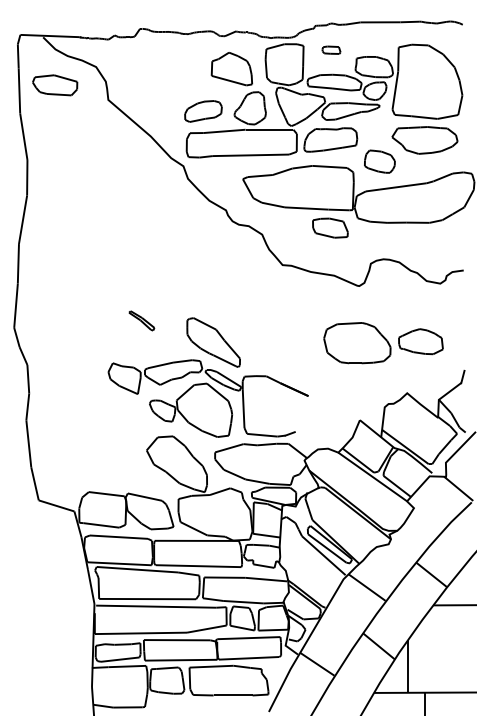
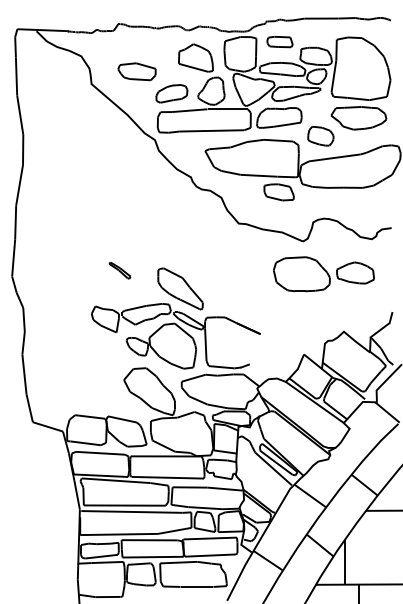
part: (331, 50) -> (280, 42), size x1.67
part: (55, 85) -> (137, 71), moved
part: (383, 343) -> (323, 274), moved

